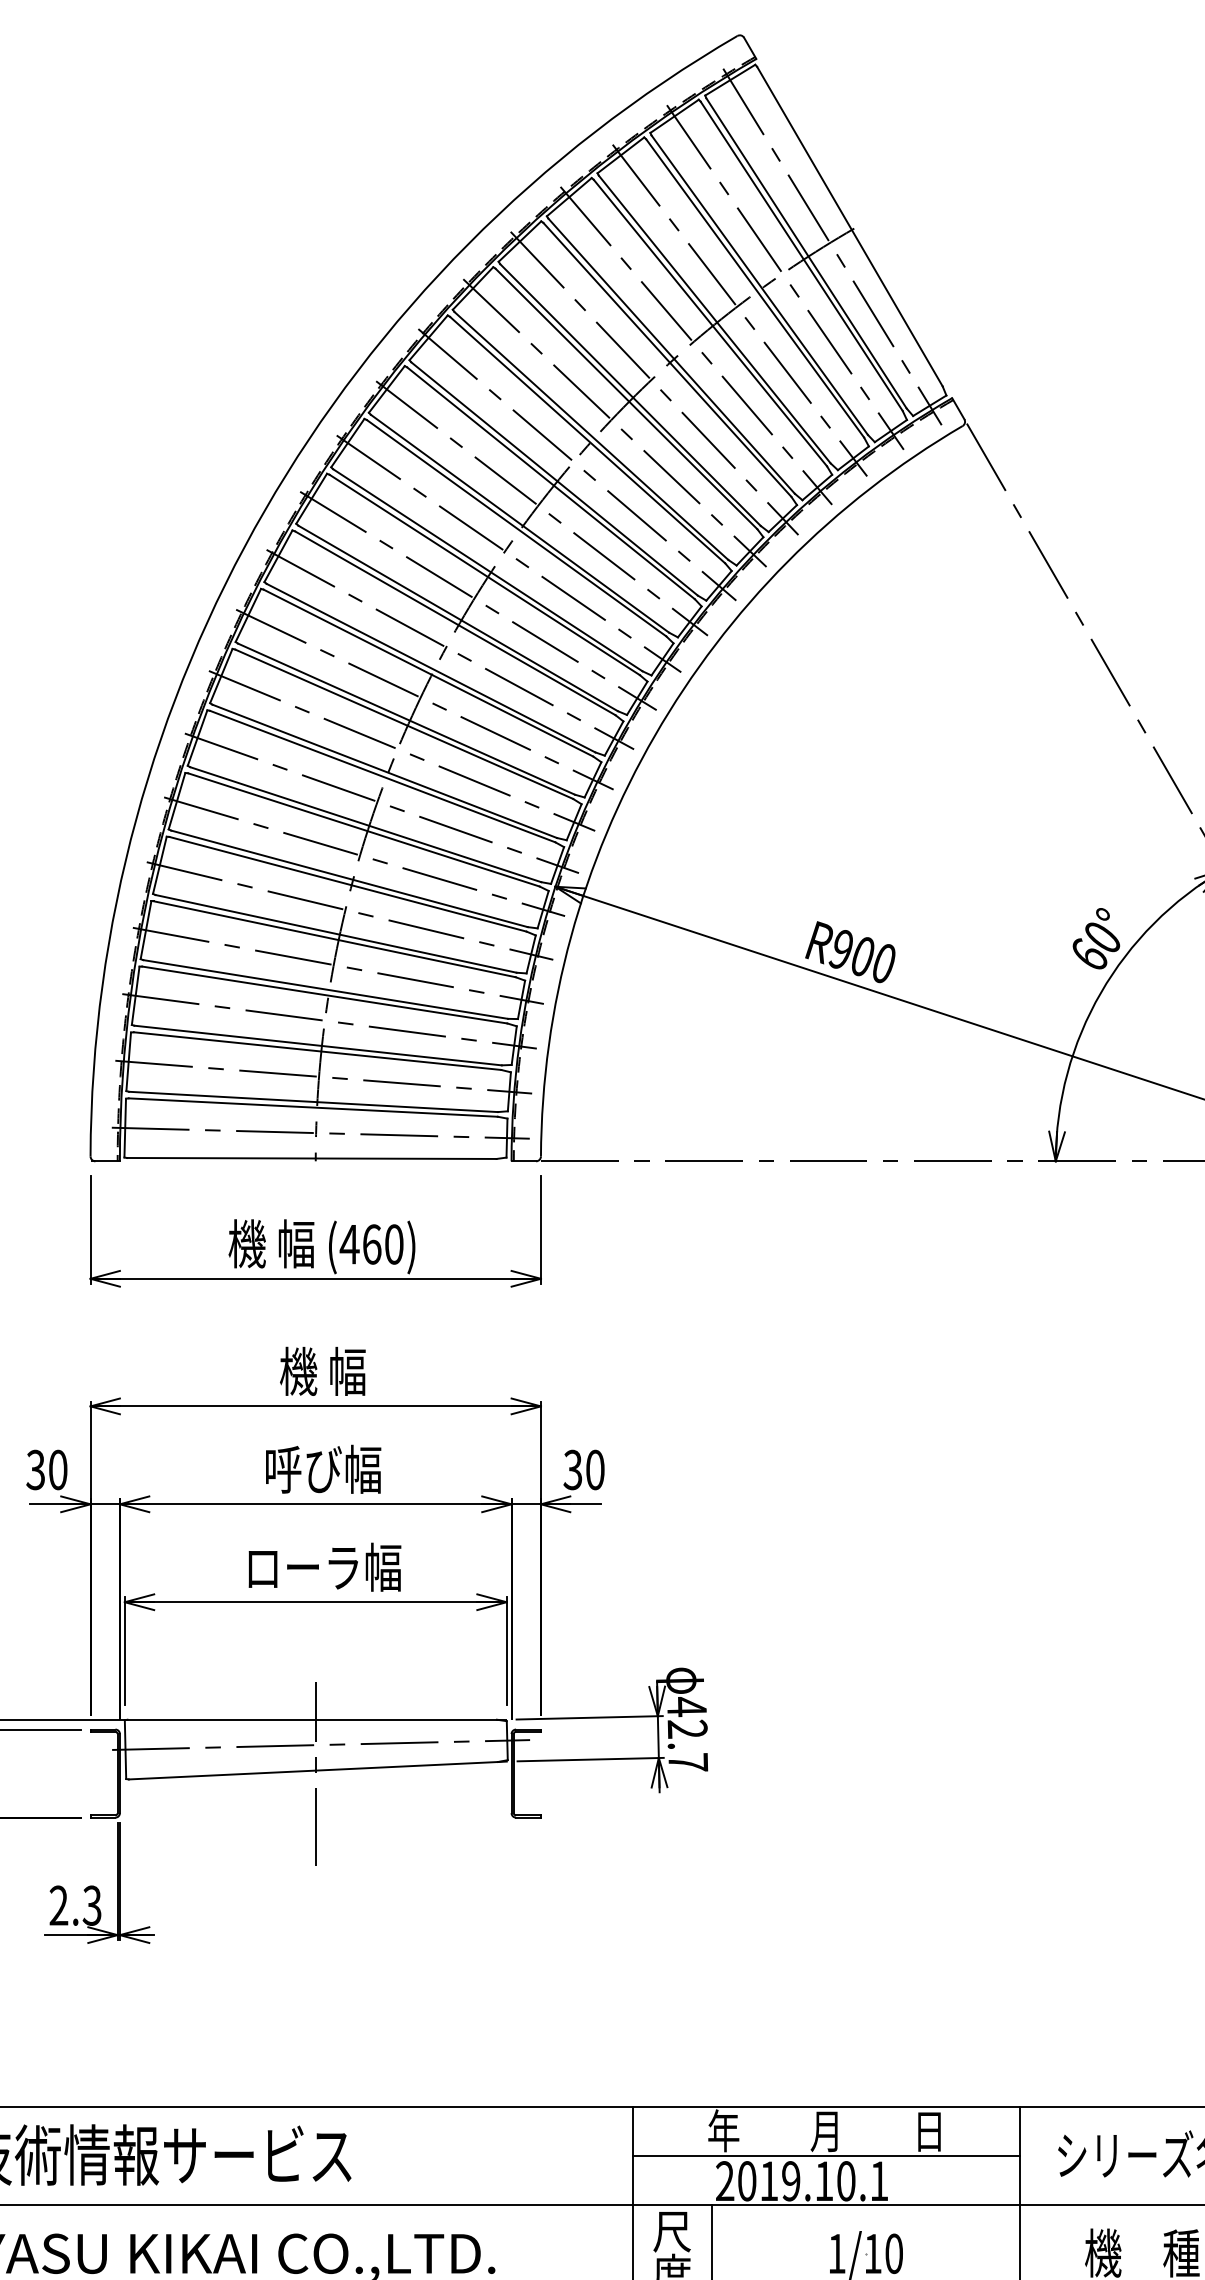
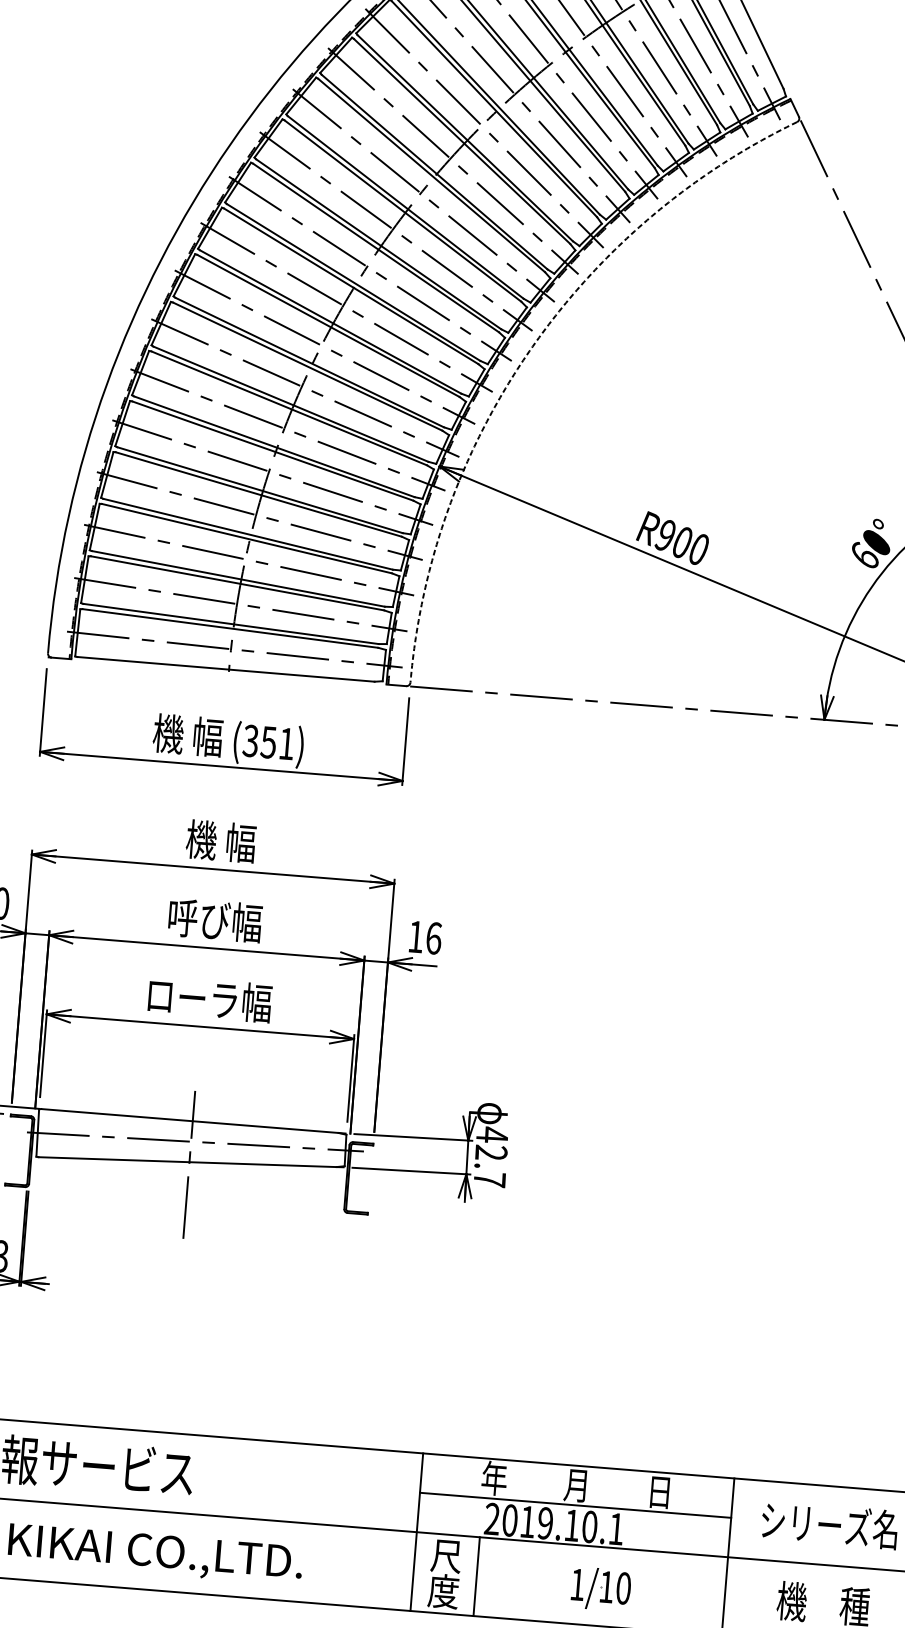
arc: (655, 735) -> (529, 351), solid -> dashed
text: (371, 1244) -> (268, 742), (460) -> (351)
text: (583, 1469) -> (424, 937), 30 -> 16

